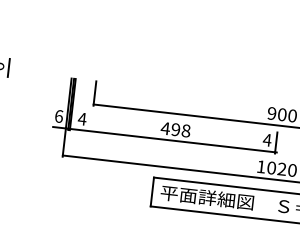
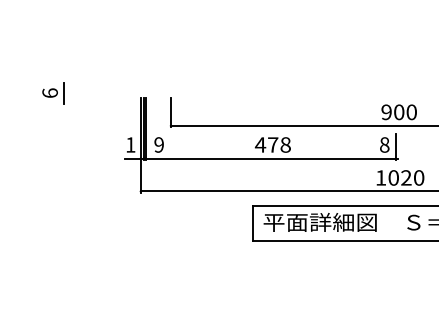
text: (58, 116) -> (130, 144), 6 -> 1
text: (81, 118) -> (158, 144), 4 -> 9
text: (176, 129) -> (273, 144), 498 -> 478
text: (267, 139) -> (384, 144), 4 -> 8

